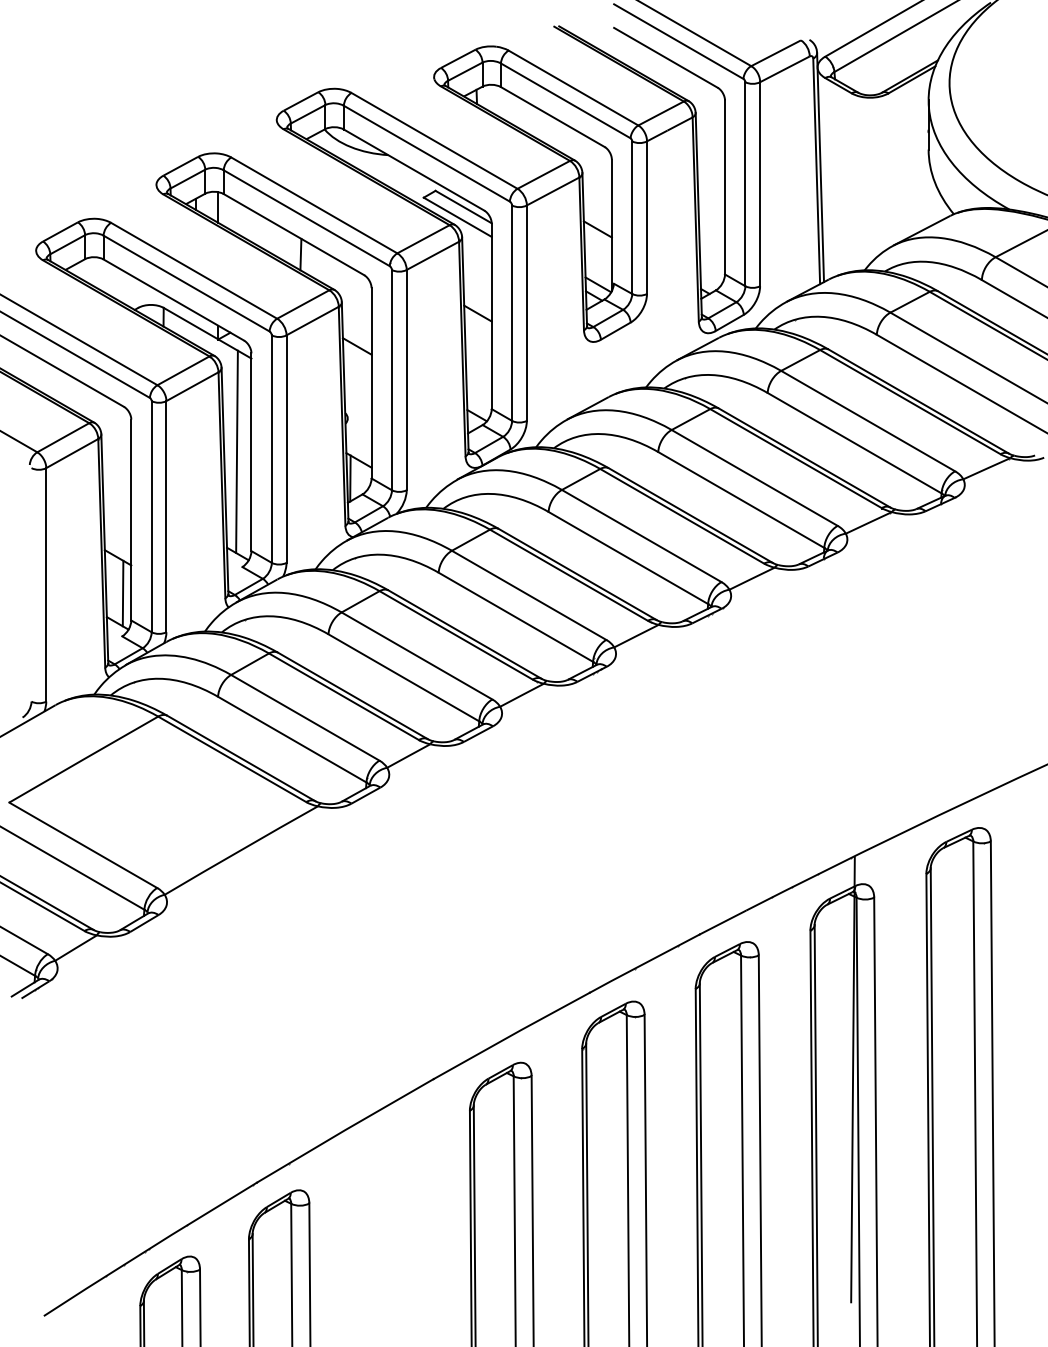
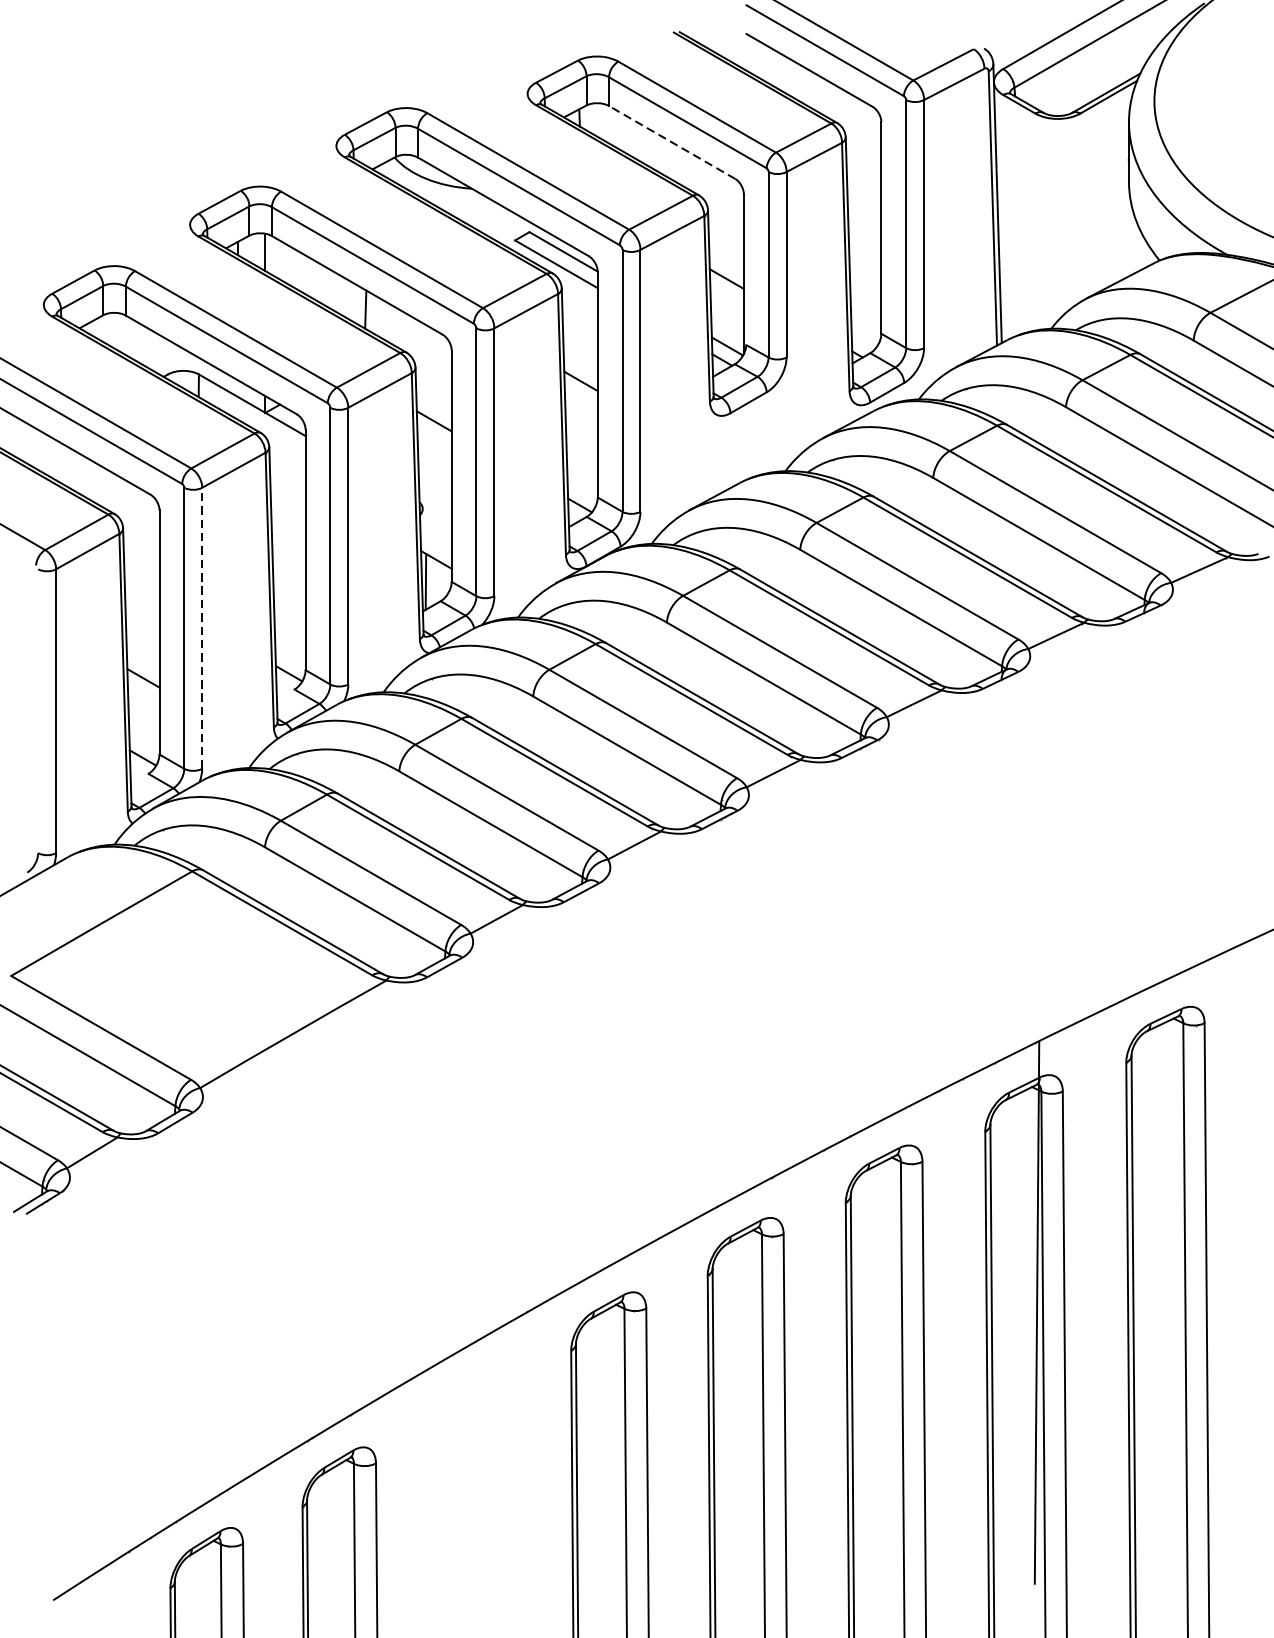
line: (552, 116) -> (671, 141), solid -> dashed
line: (236, 451) -> (287, 549), removed
line: (166, 516) -> (202, 628), solid -> dashed
line: (122, 593) -> (148, 721), removed

